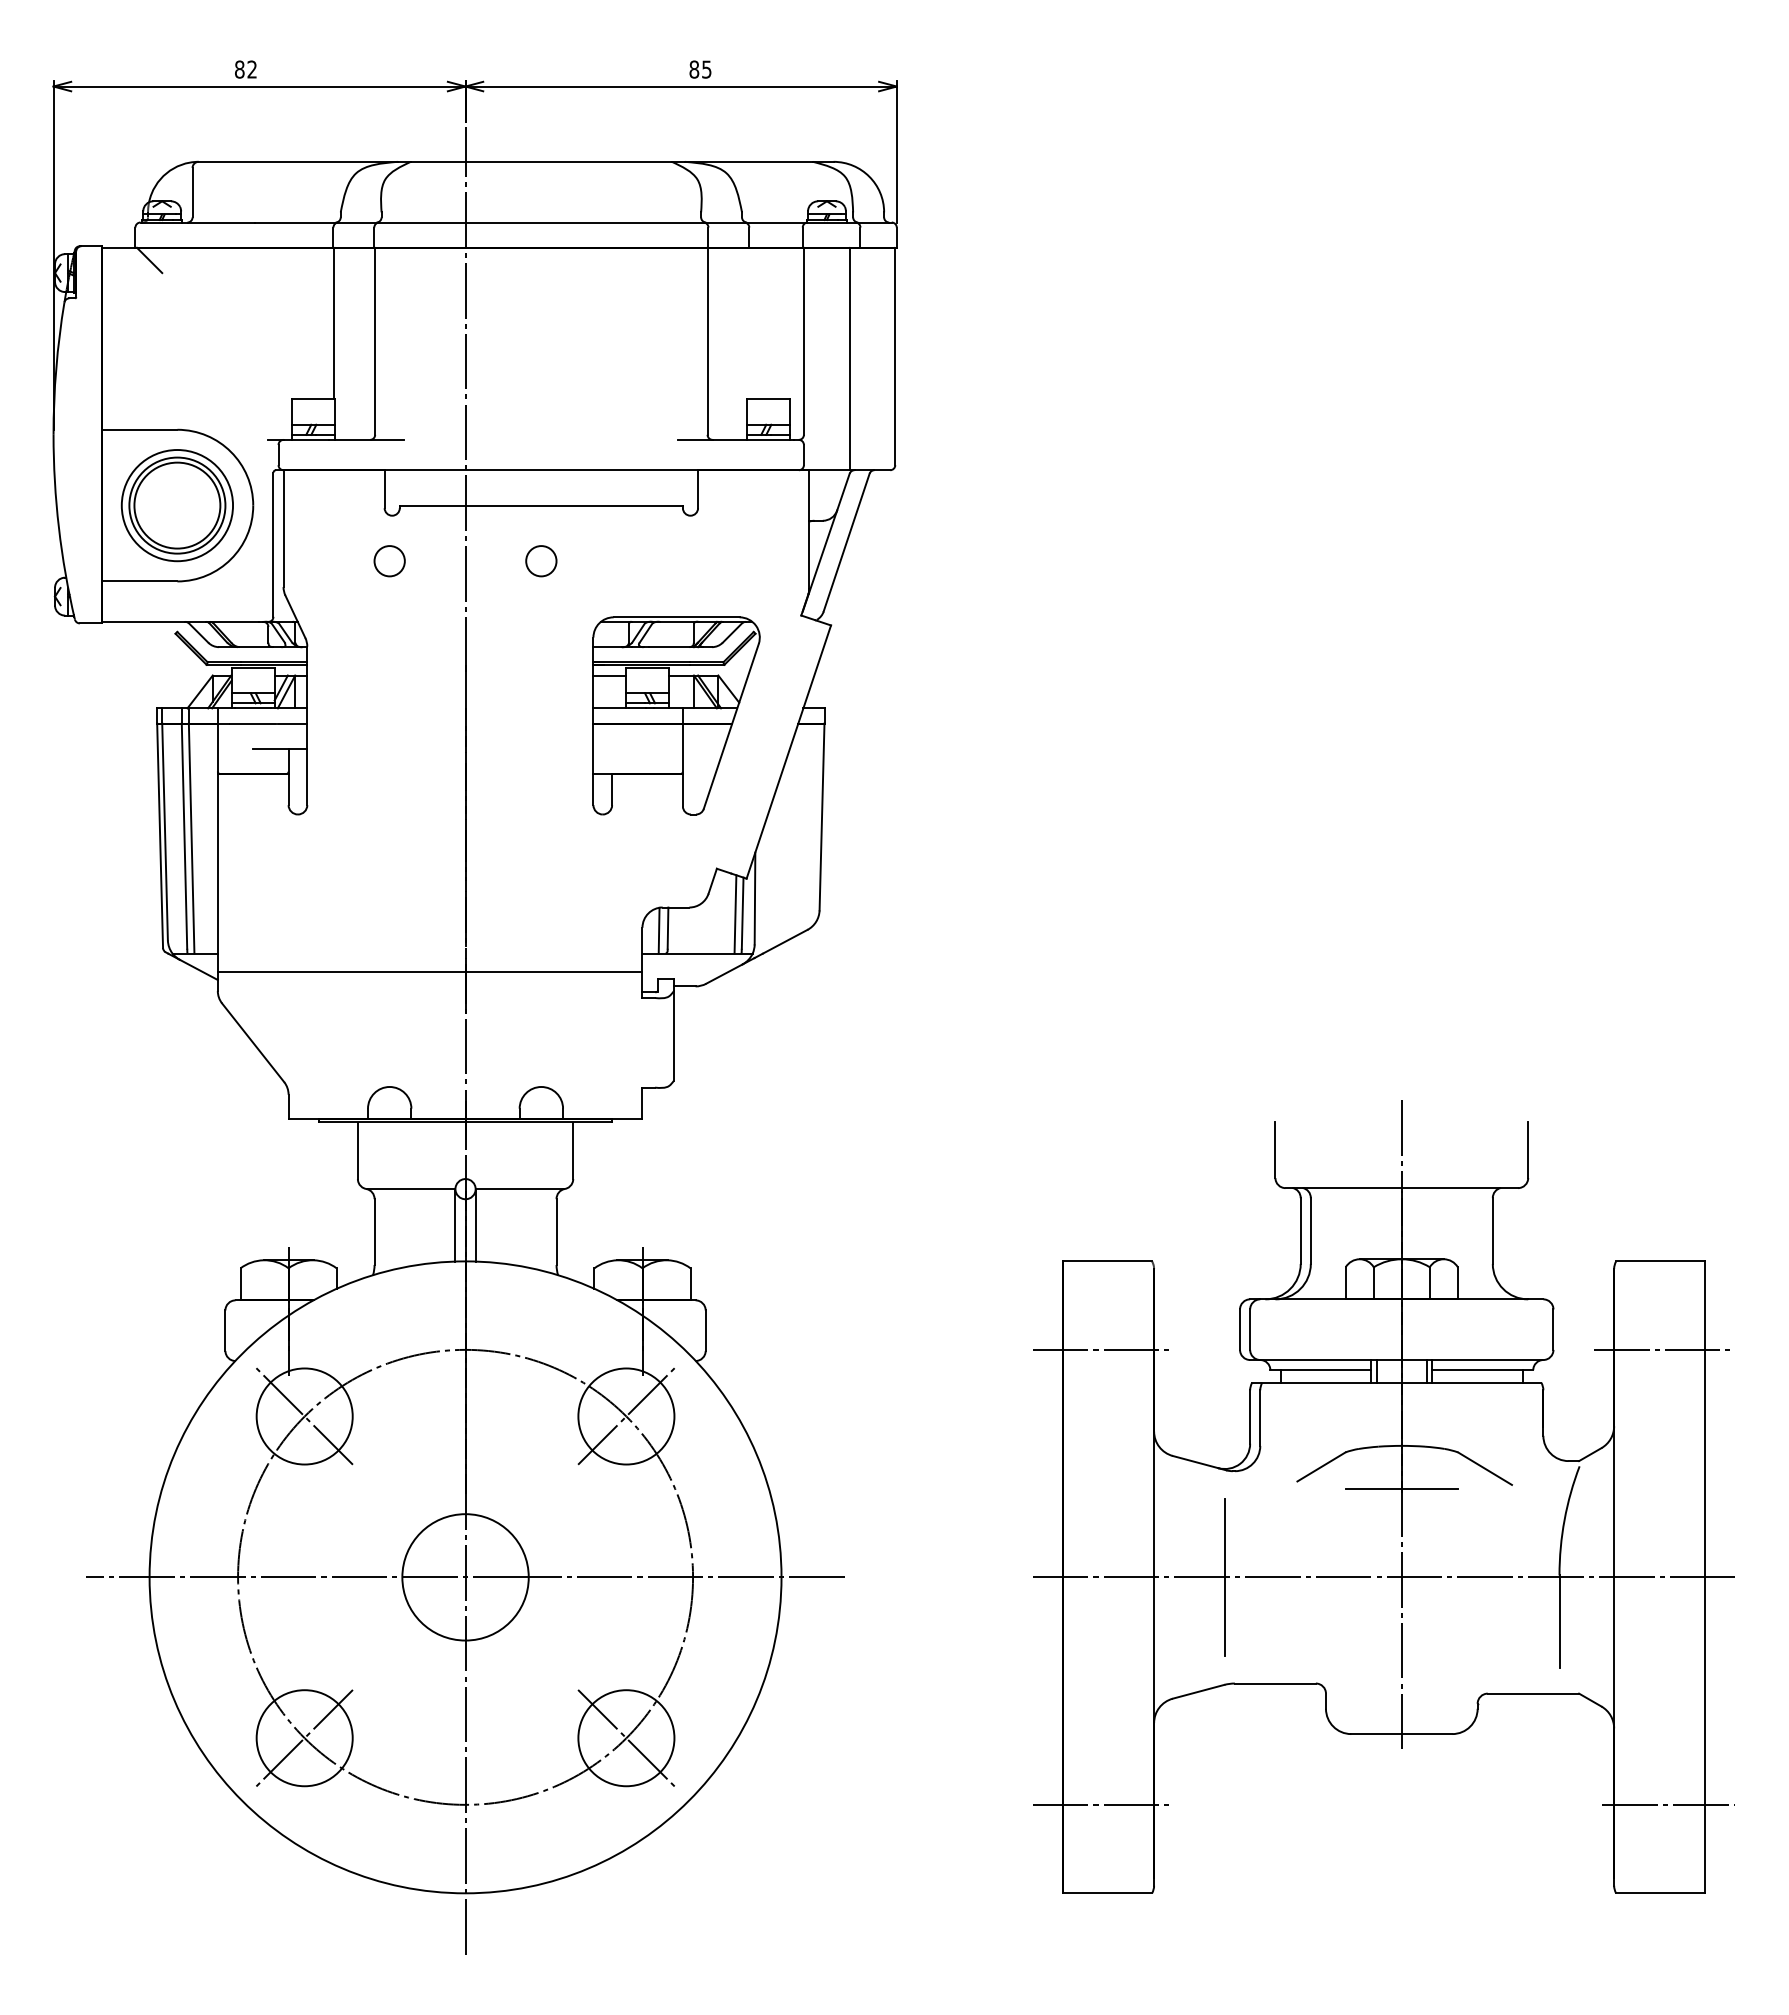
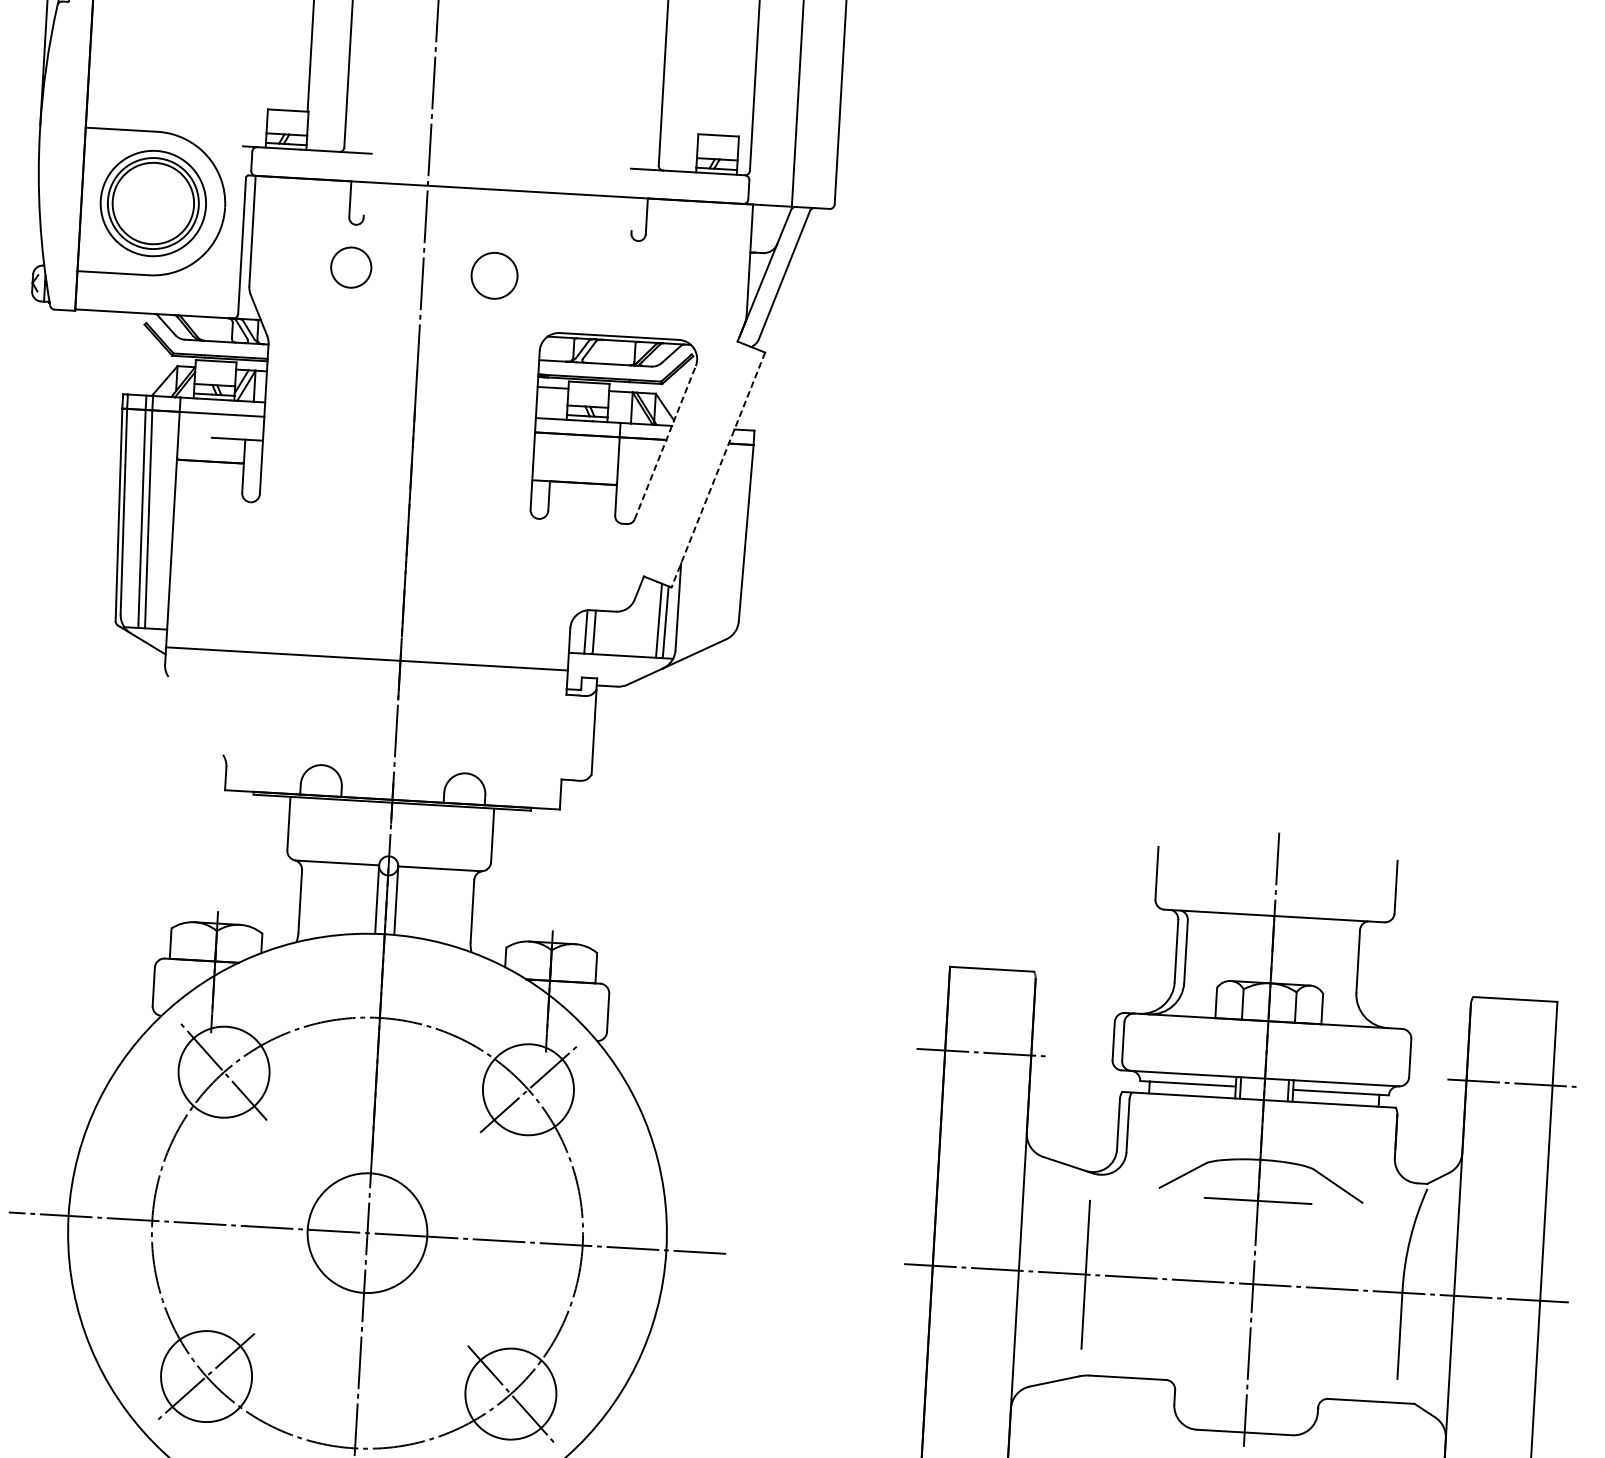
line: (540, 505) -> (496, 223), removed
circle: (389, 561) -> (350, 267), size x1.4
circle: (541, 561) -> (494, 276), size x1.6
line: (731, 726) -> (665, 442), solid -> dashed
line: (788, 752) -> (718, 470), solid -> dashed
line: (253, 1042) -> (196, 715), removed

